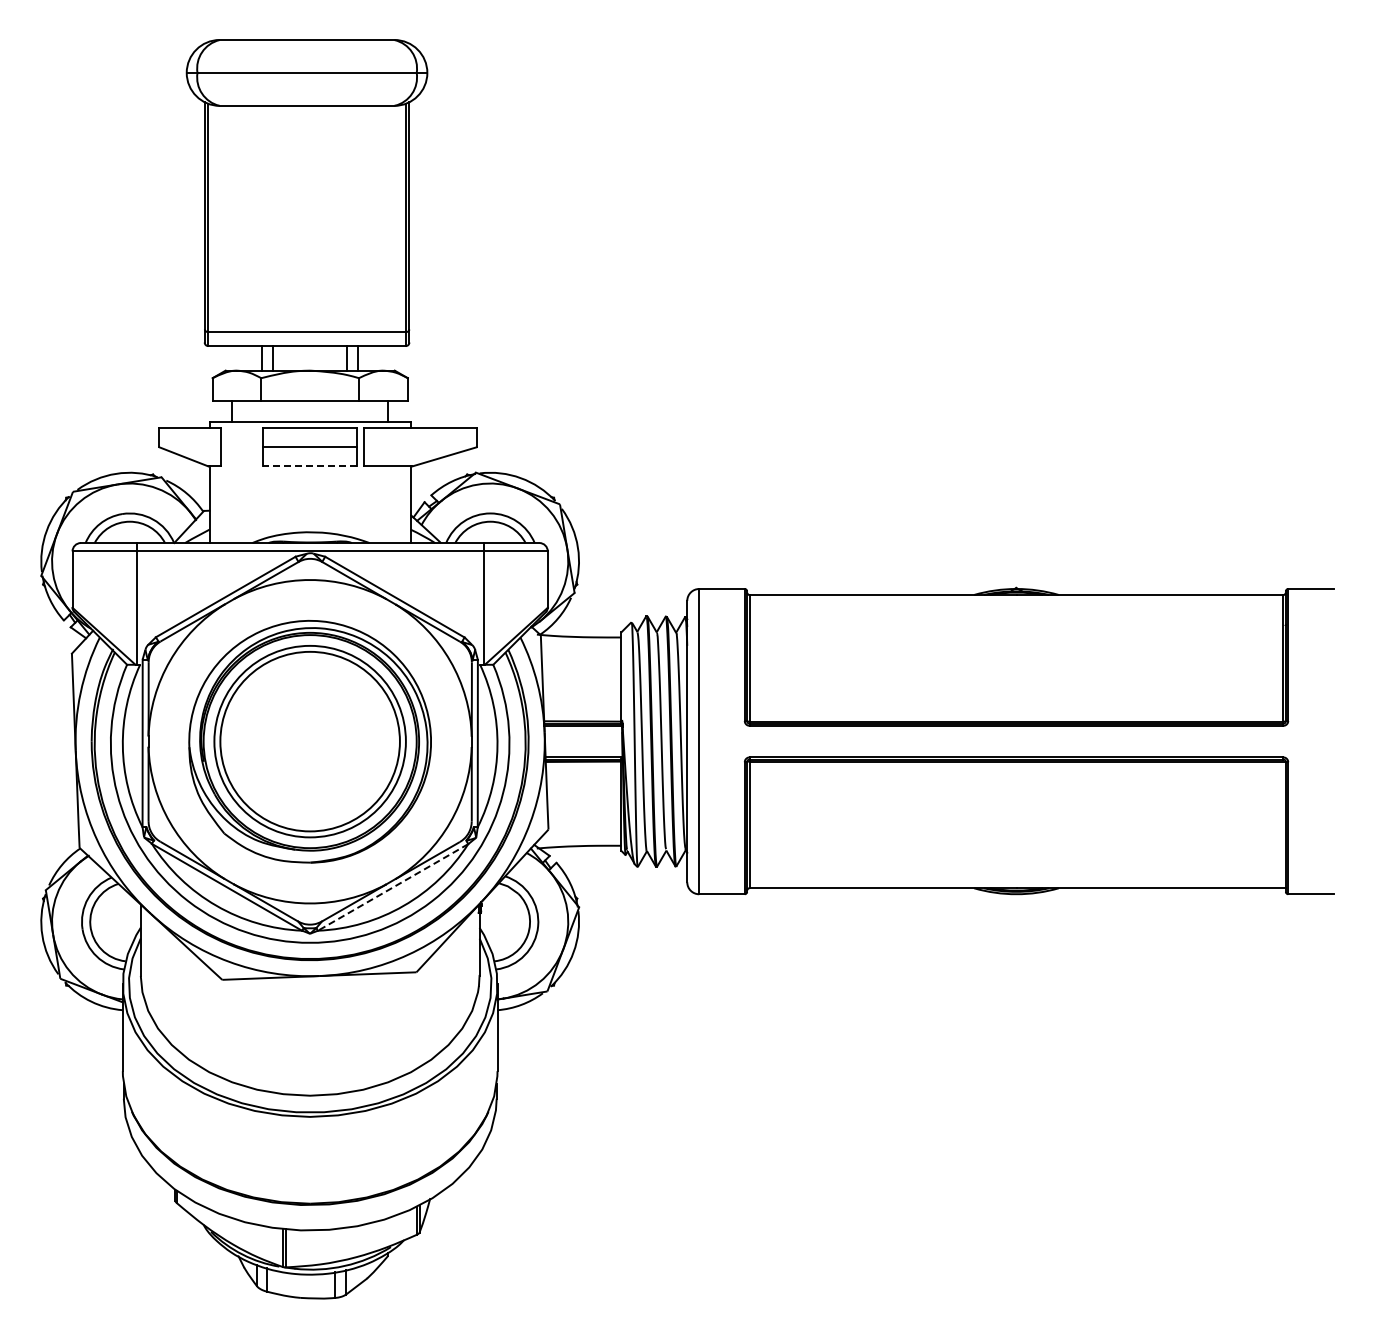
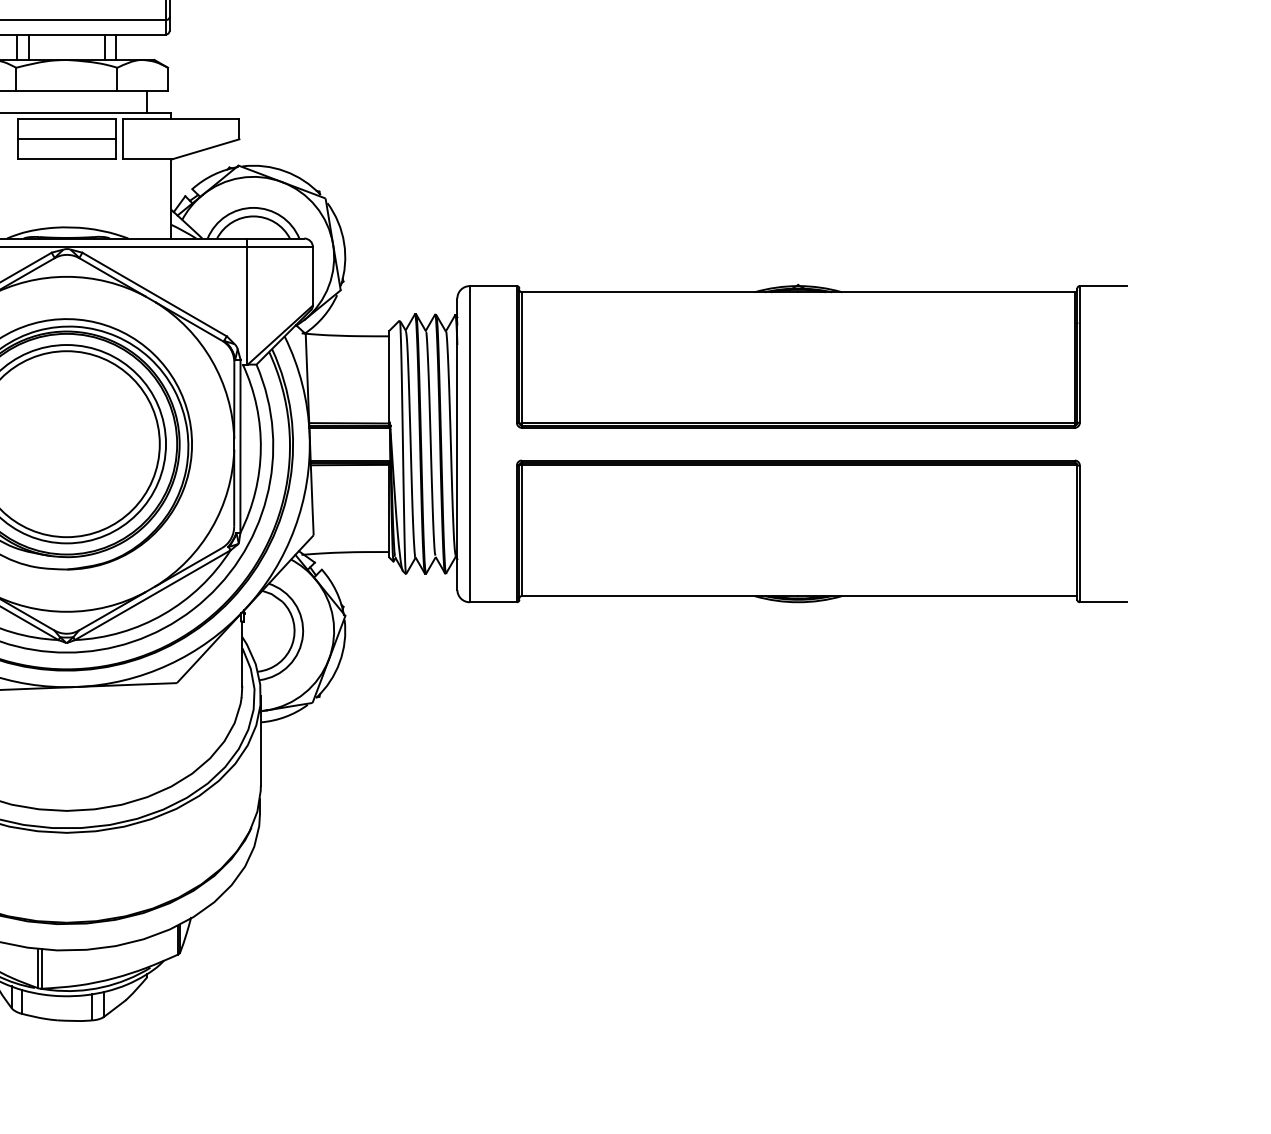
line: (309, 466) -> (66, 159), dashed -> solid
line: (393, 887) -> (153, 595), dashed -> solid

